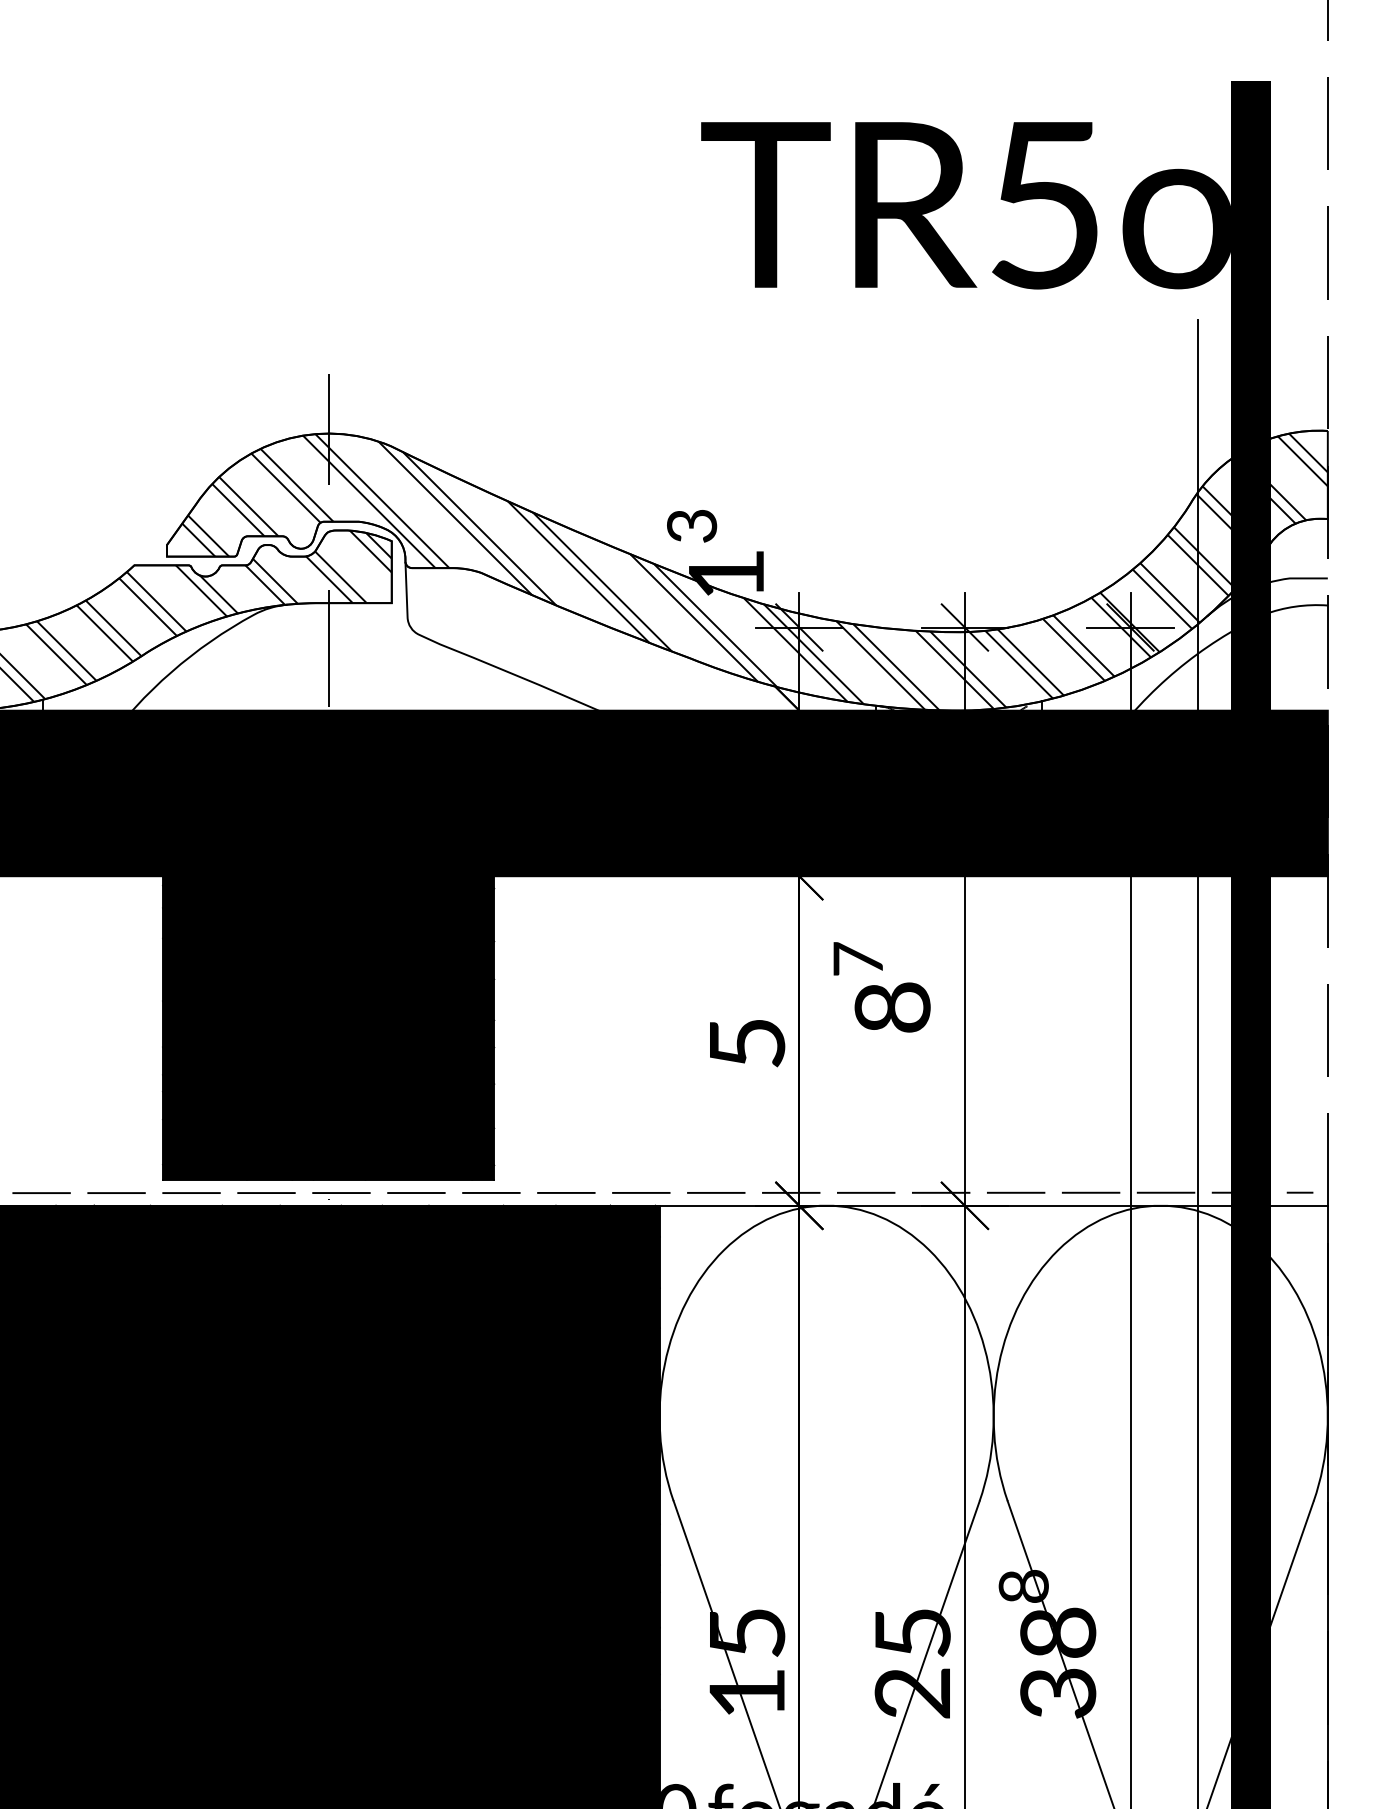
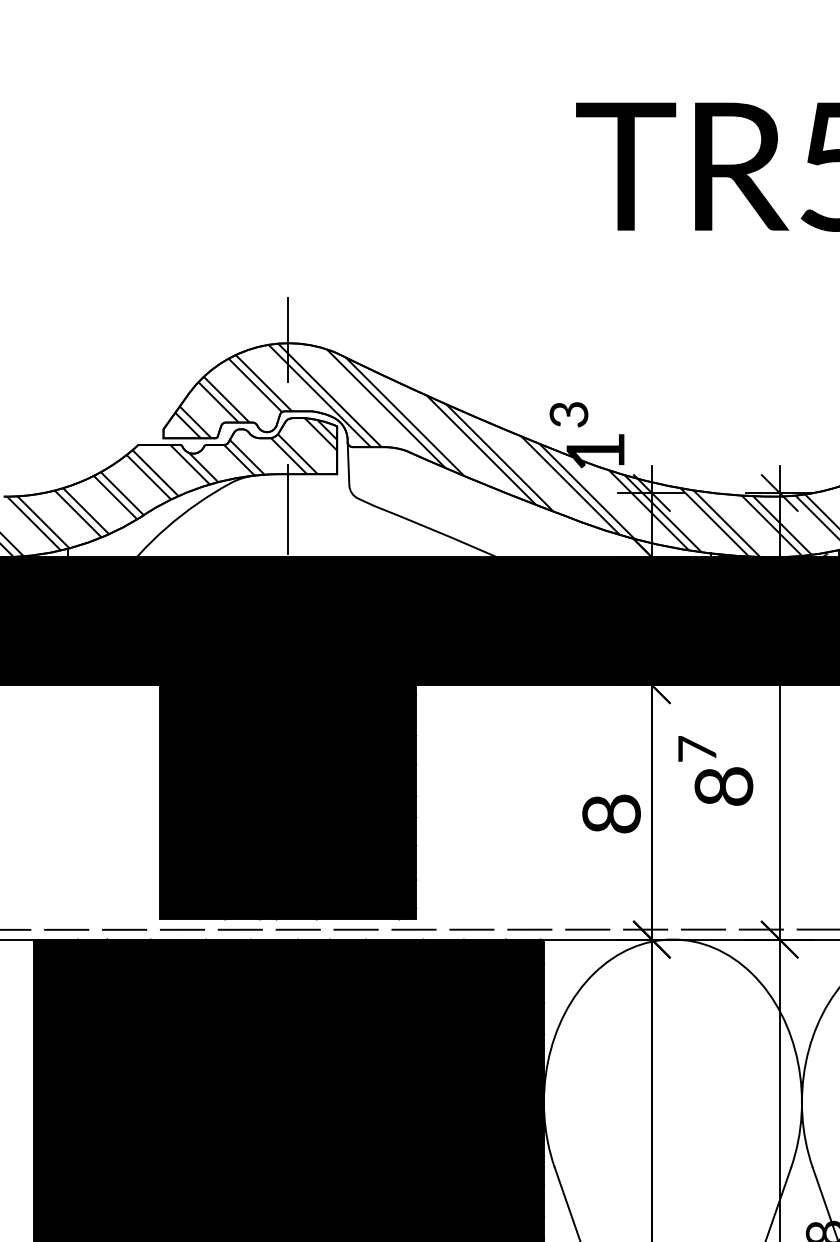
text: (747, 1043) -> (611, 814), 5 -> 8

